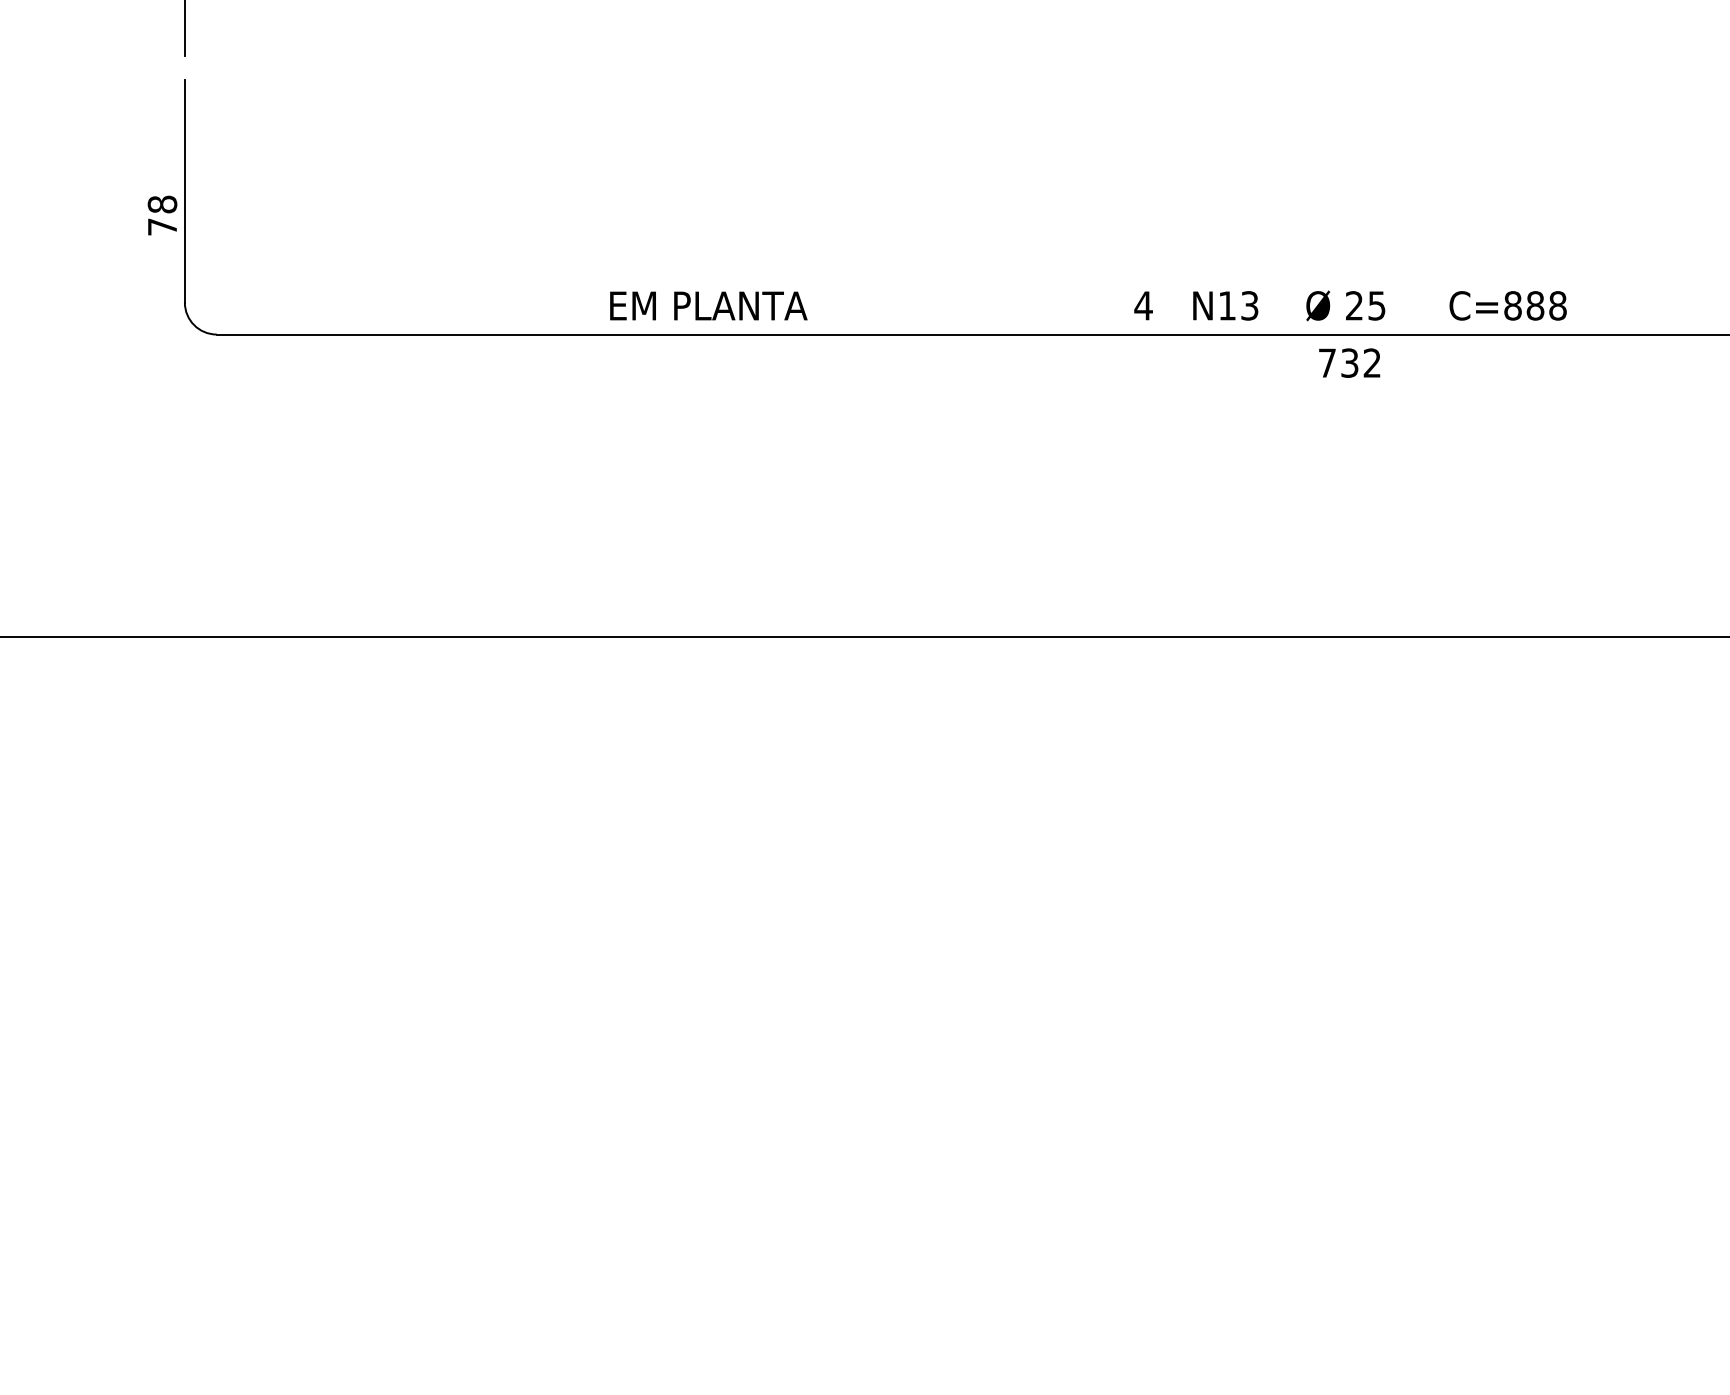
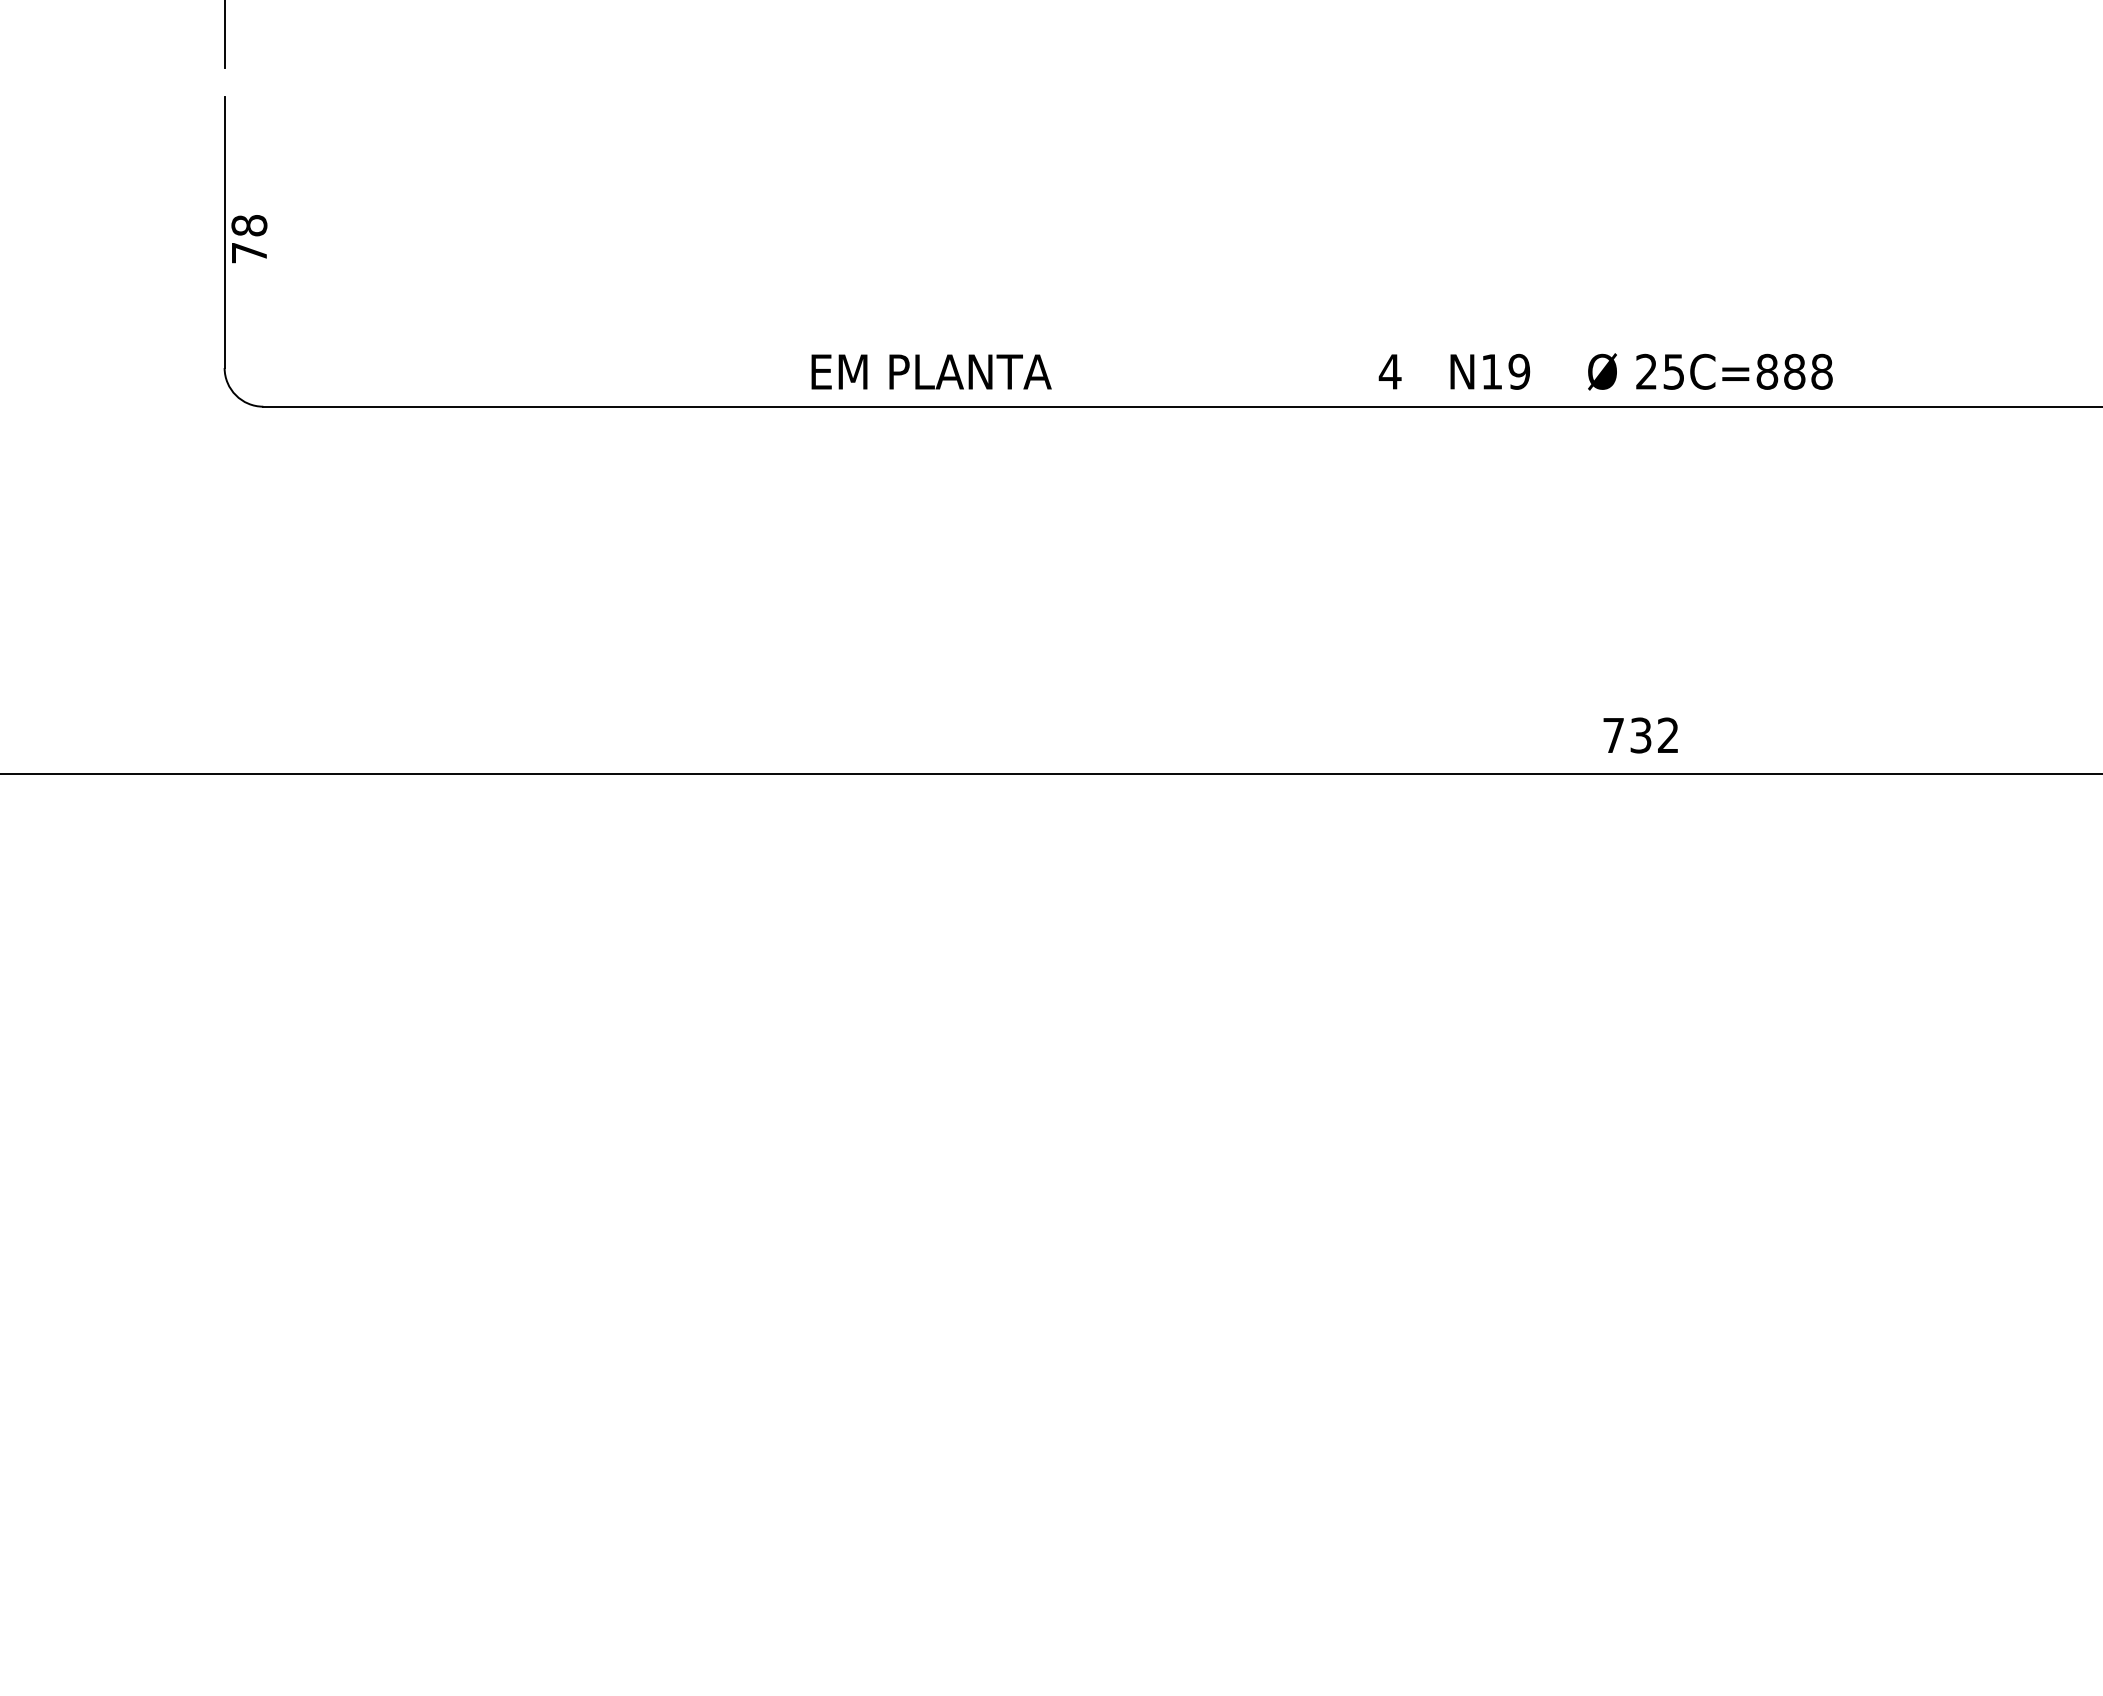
text: (162, 215) -> (249, 239), moved
text: (708, 305) -> (931, 371), moved
text: (1249, 305) -> (1519, 371), N13 -> N19
text: (1508, 305) -> (1761, 371), moved
text: (1349, 363) -> (1640, 735), moved

